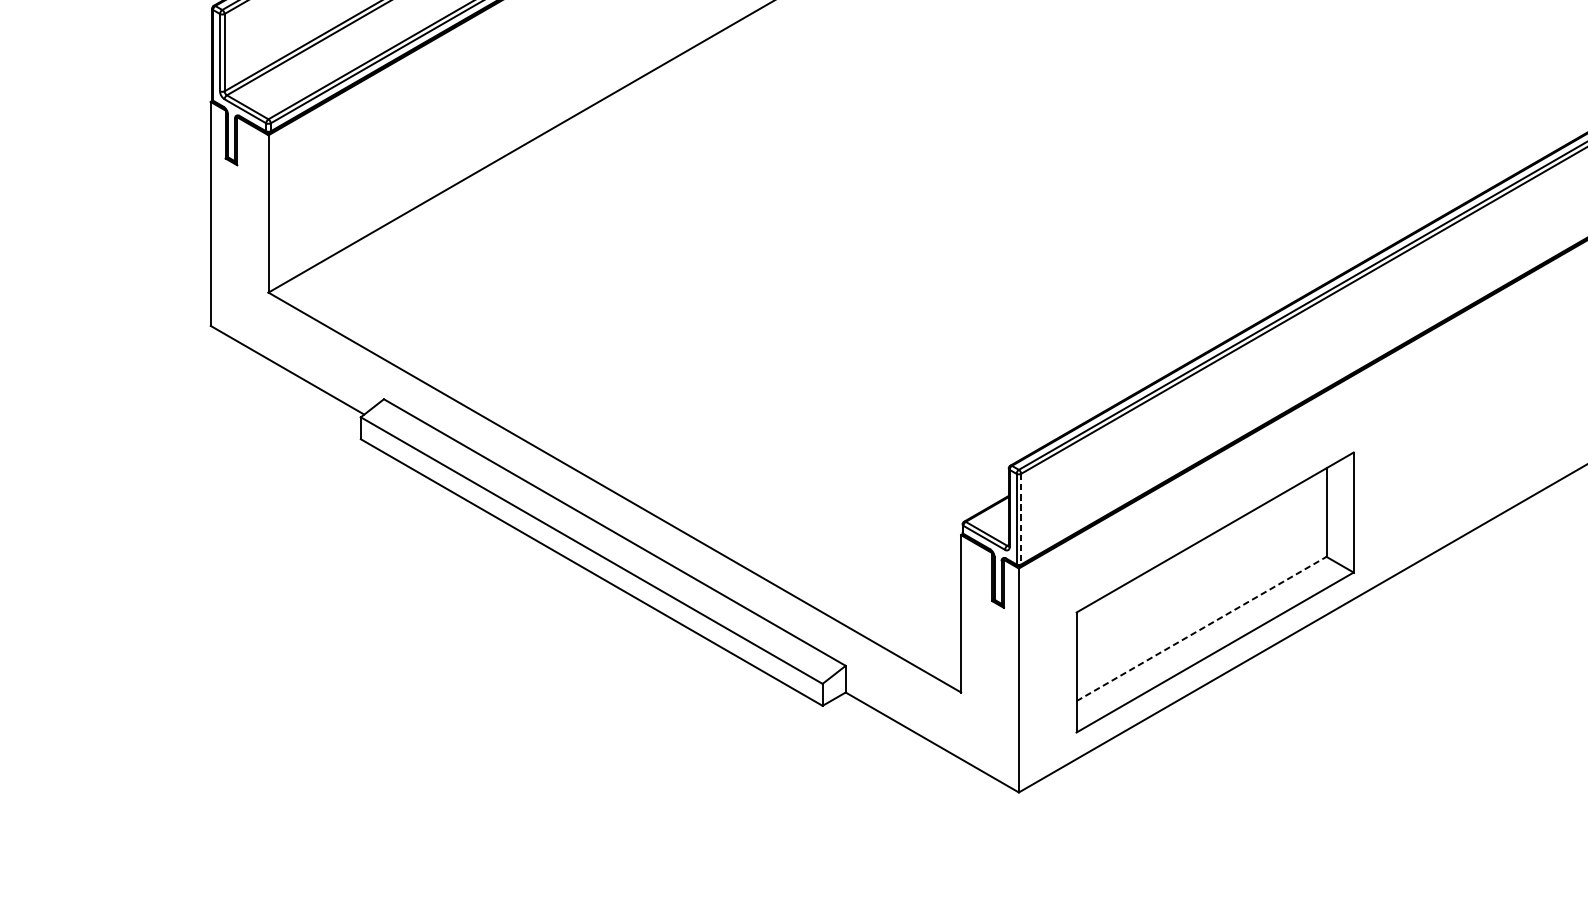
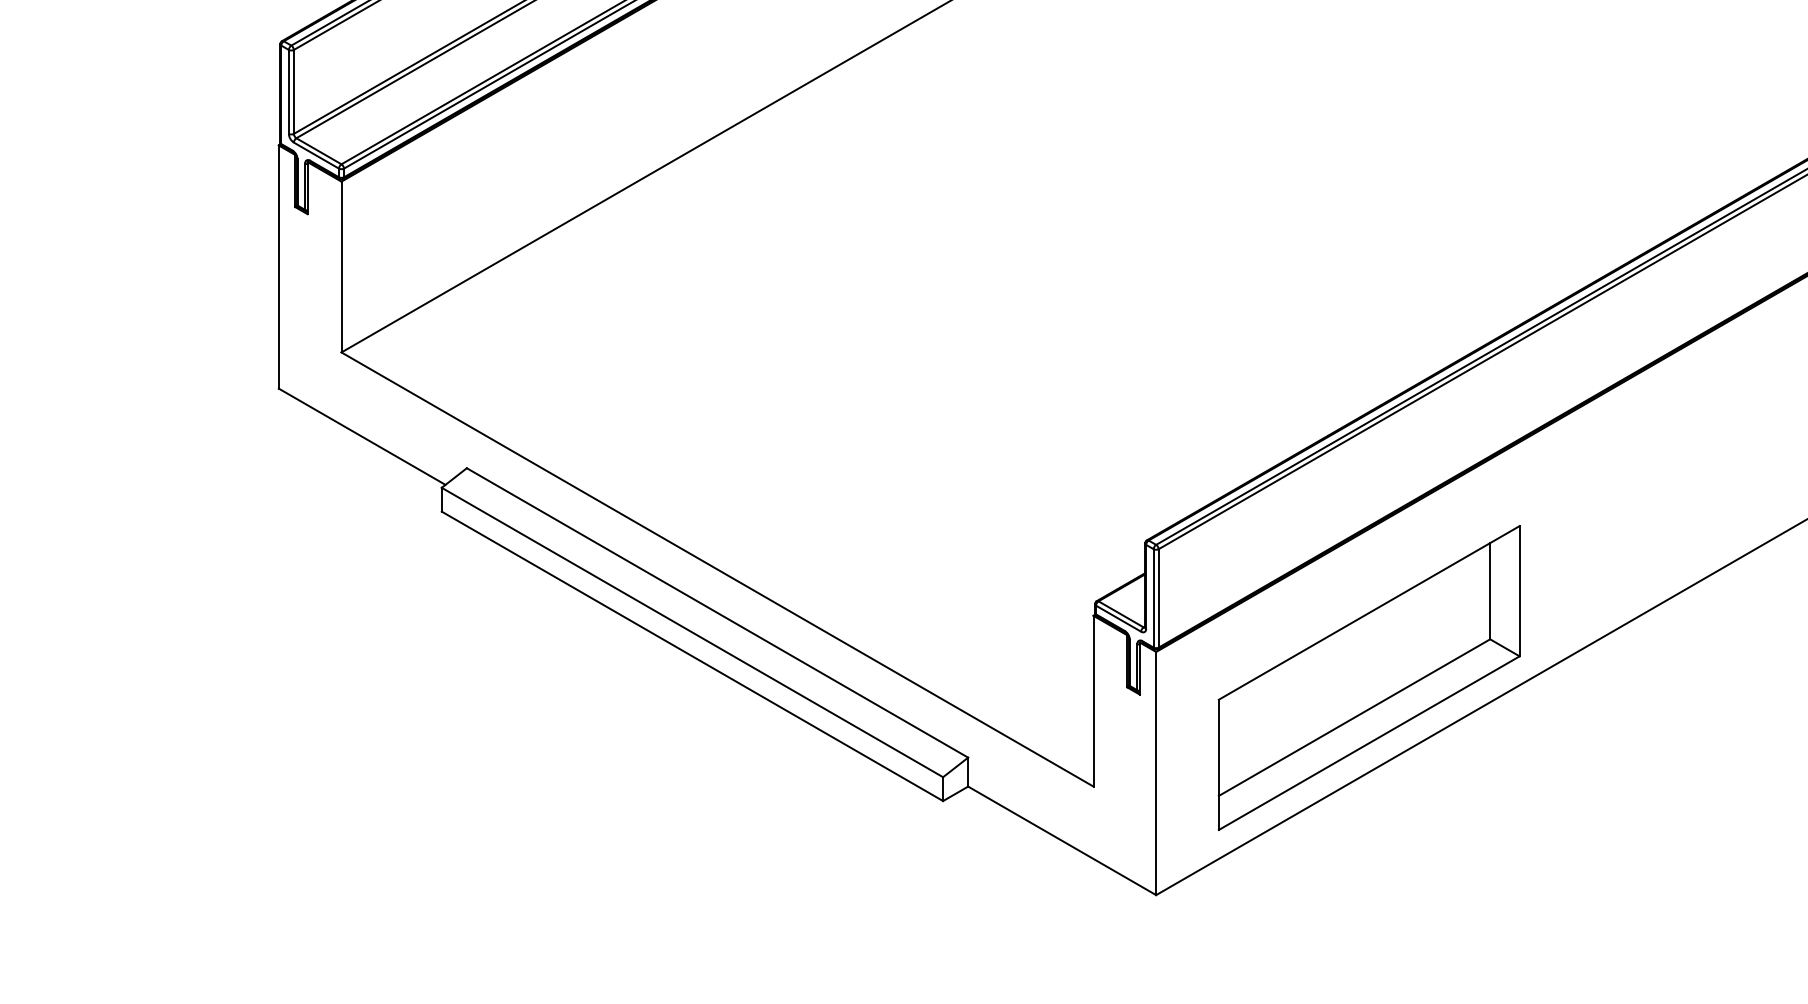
line: (1021, 519) -> (1158, 598), dashed -> solid
line: (1201, 628) -> (1354, 717), dashed -> solid

